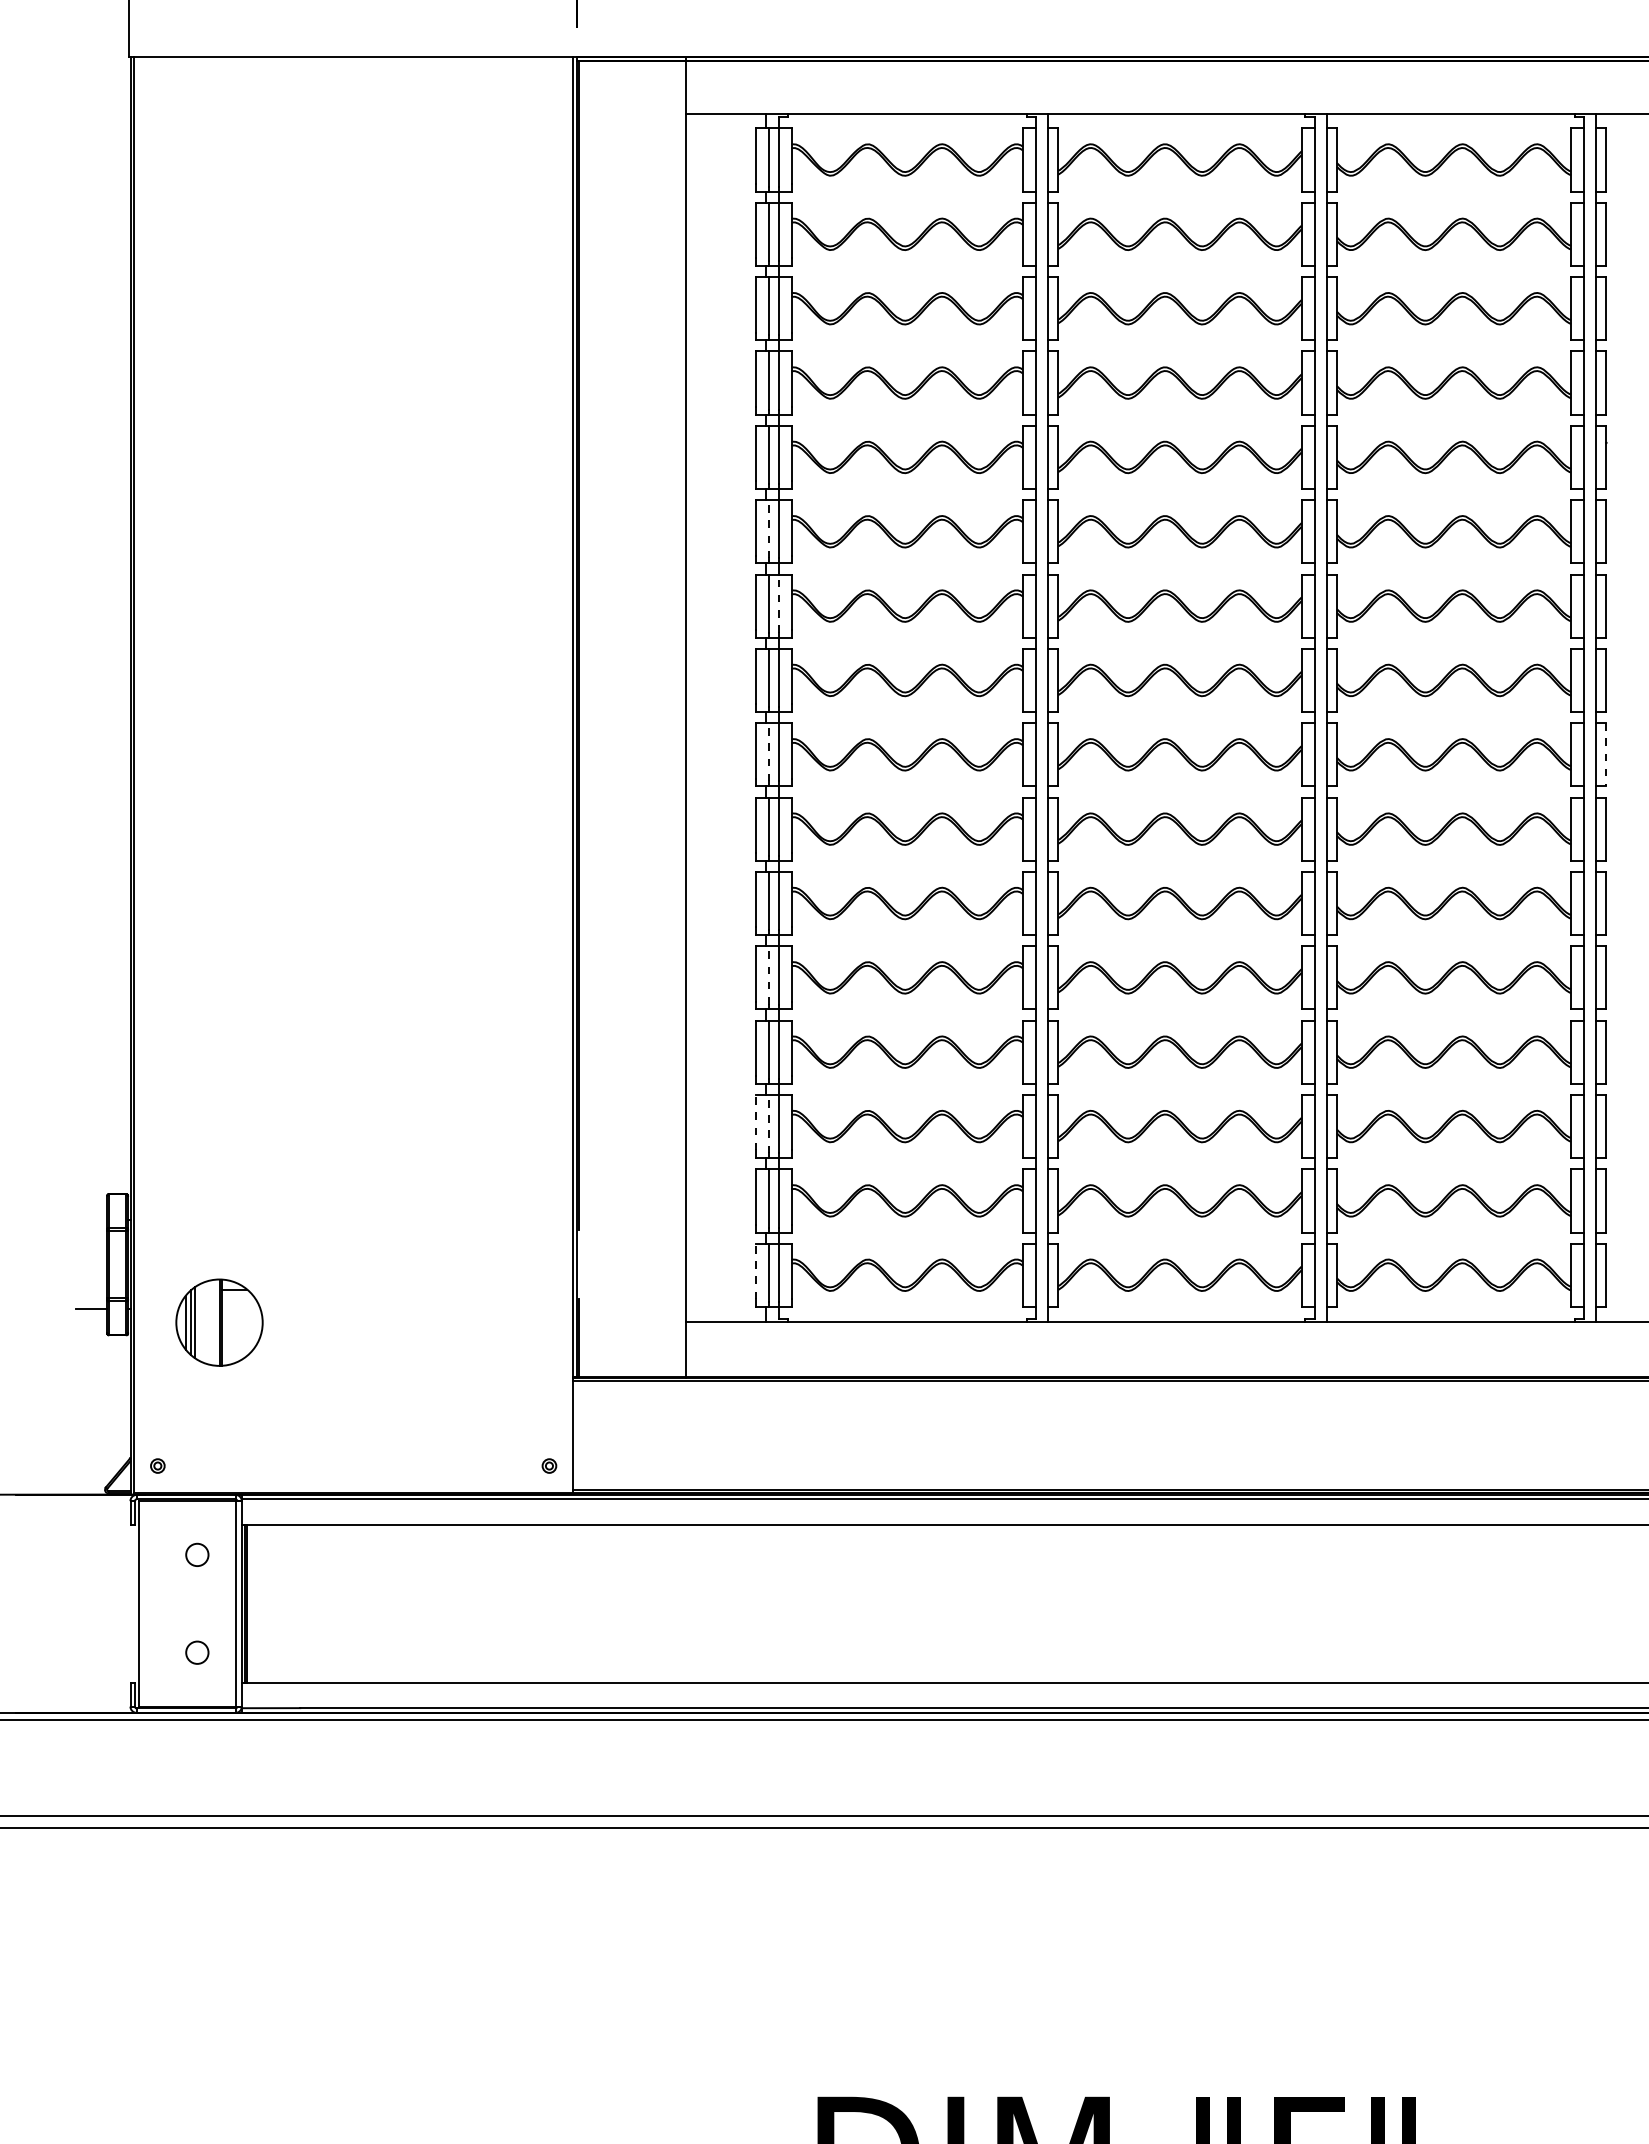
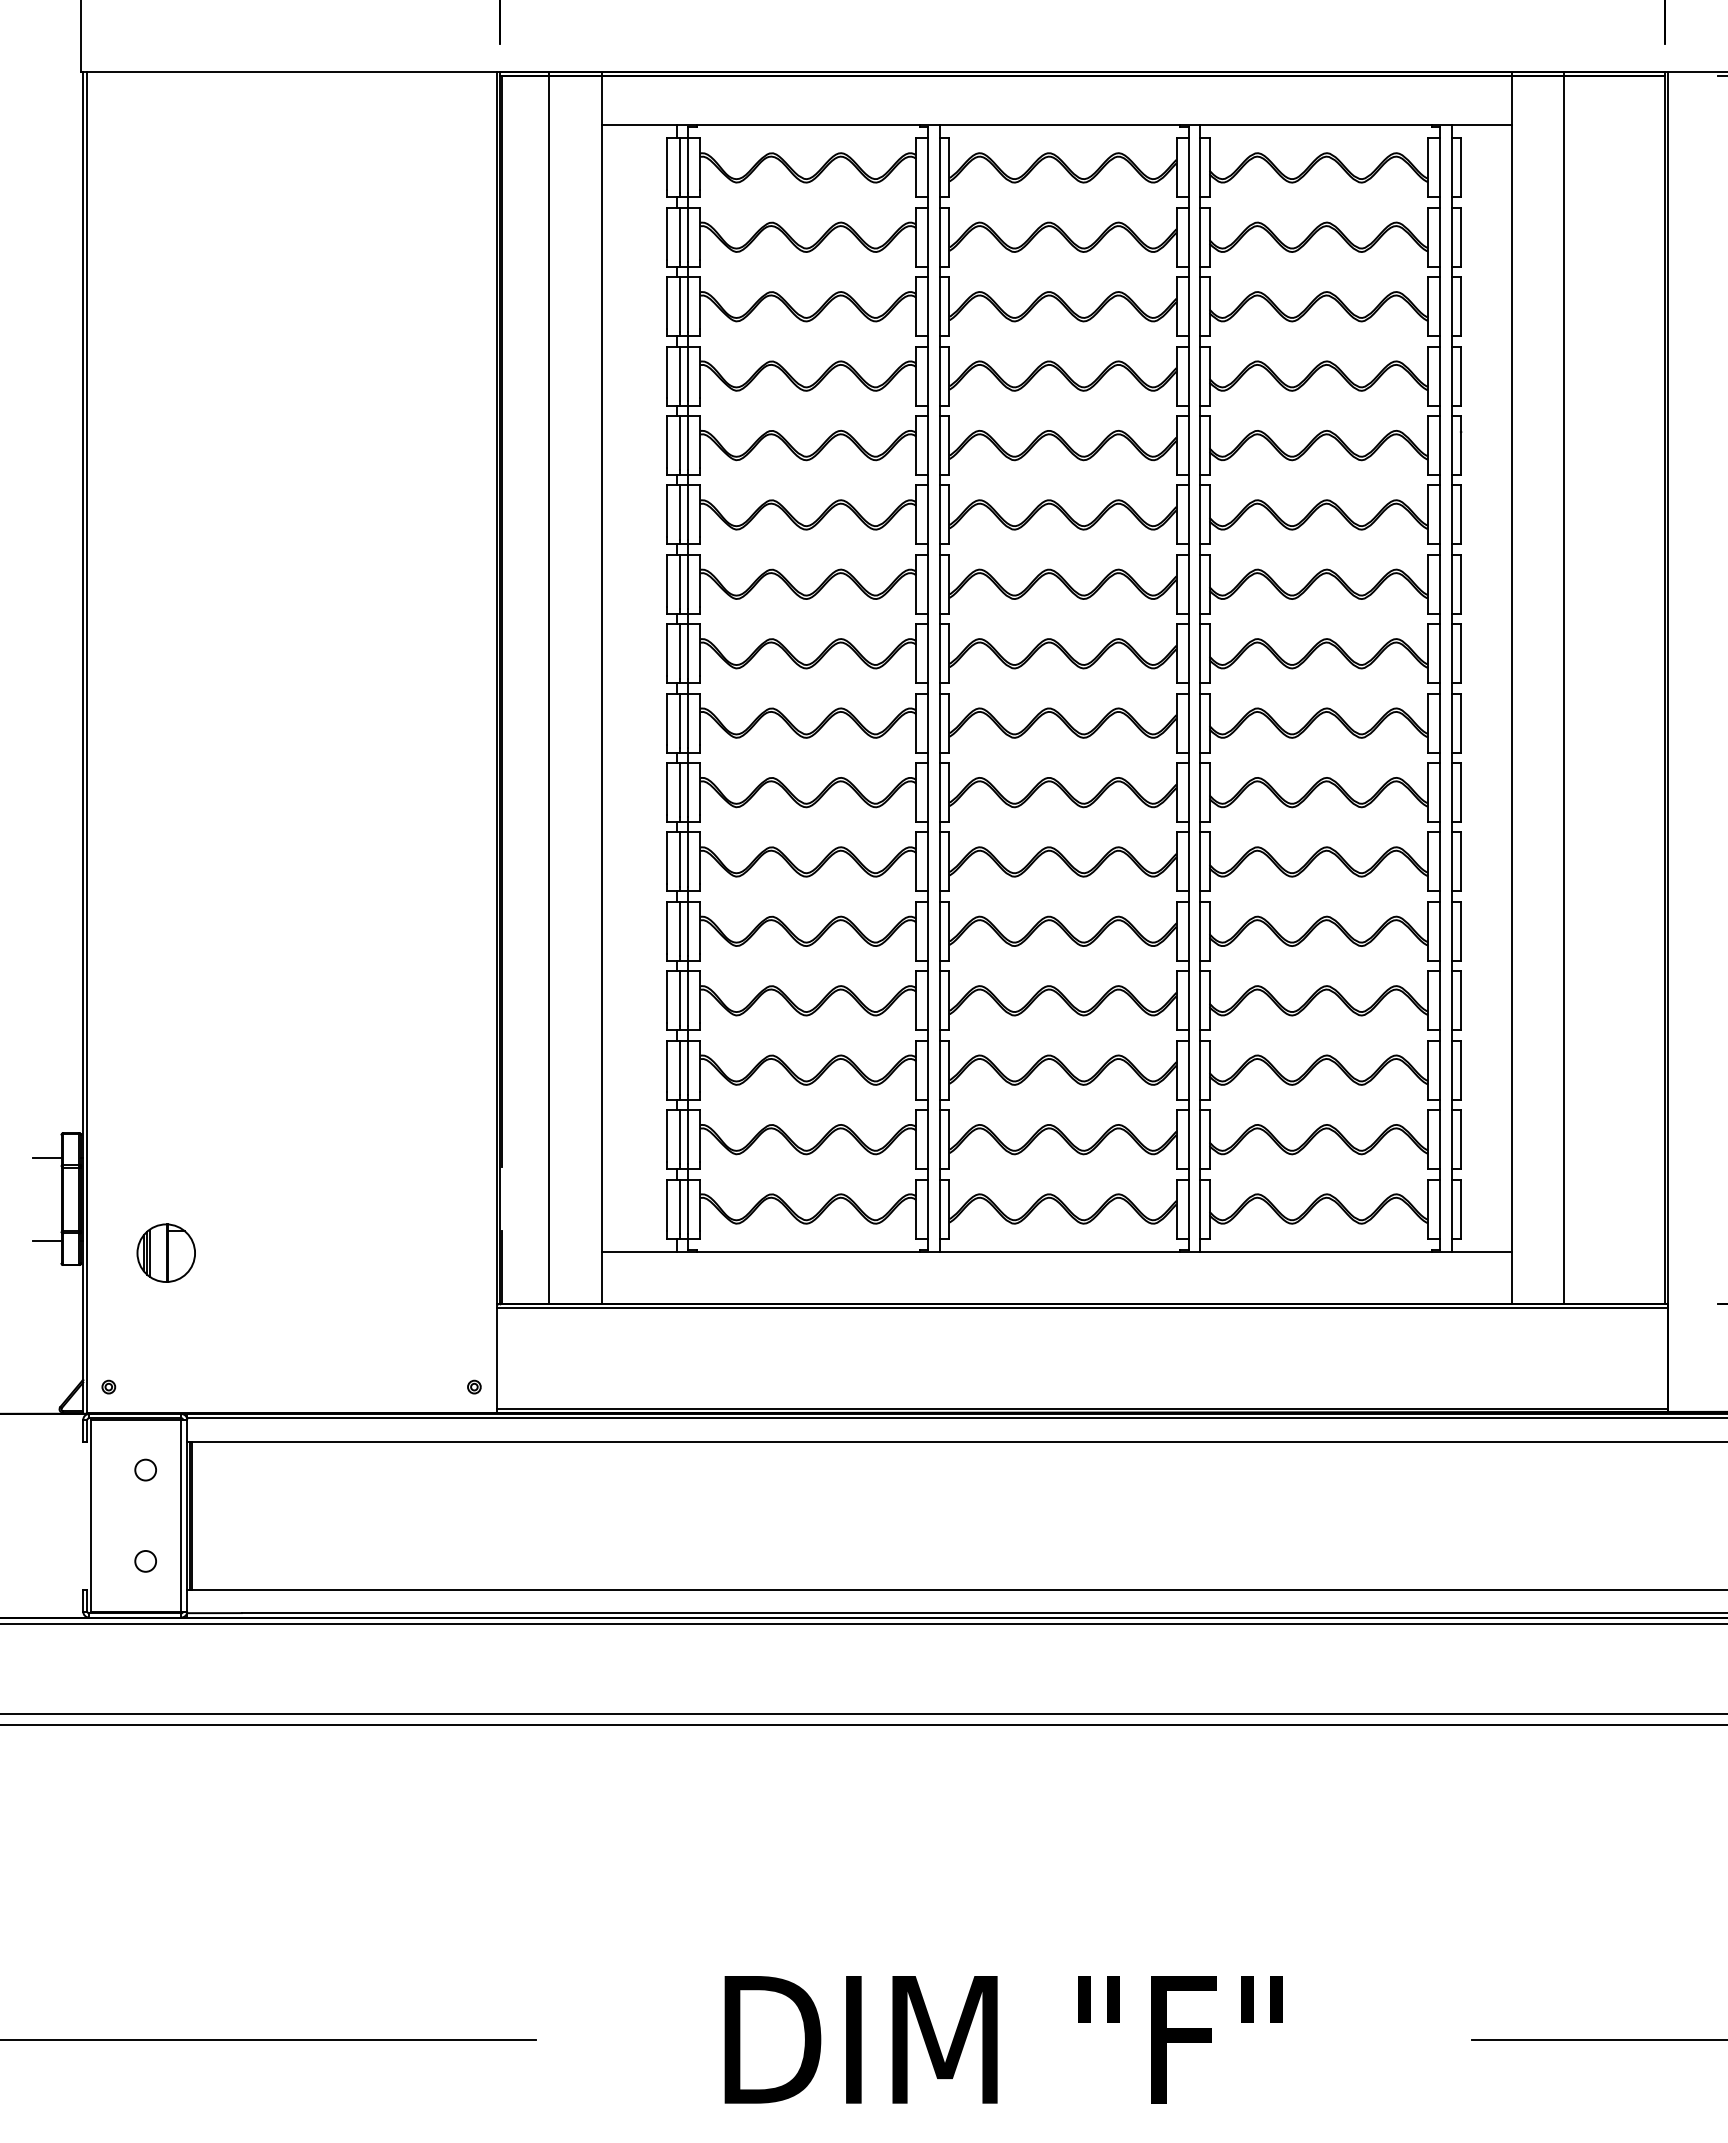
line: (769, 529) -> (679, 512), dashed -> solid
line: (778, 603) -> (688, 581), dashed -> solid
line: (629, 717) -> (549, 688), added
line: (769, 751) -> (679, 720), dashed -> solid
line: (1606, 755) -> (1461, 723), dashed -> solid
line: (769, 974) -> (679, 928), dashed -> solid
line: (756, 1122) -> (667, 1066), dashed -> solid
line: (769, 1123) -> (679, 1067), dashed -> solid
line: (91, 1220) -> (46, 1157), added
line: (756, 1271) -> (667, 1205), dashed -> solid
part: (218, 1321) -> (165, 1252), size x0.71

